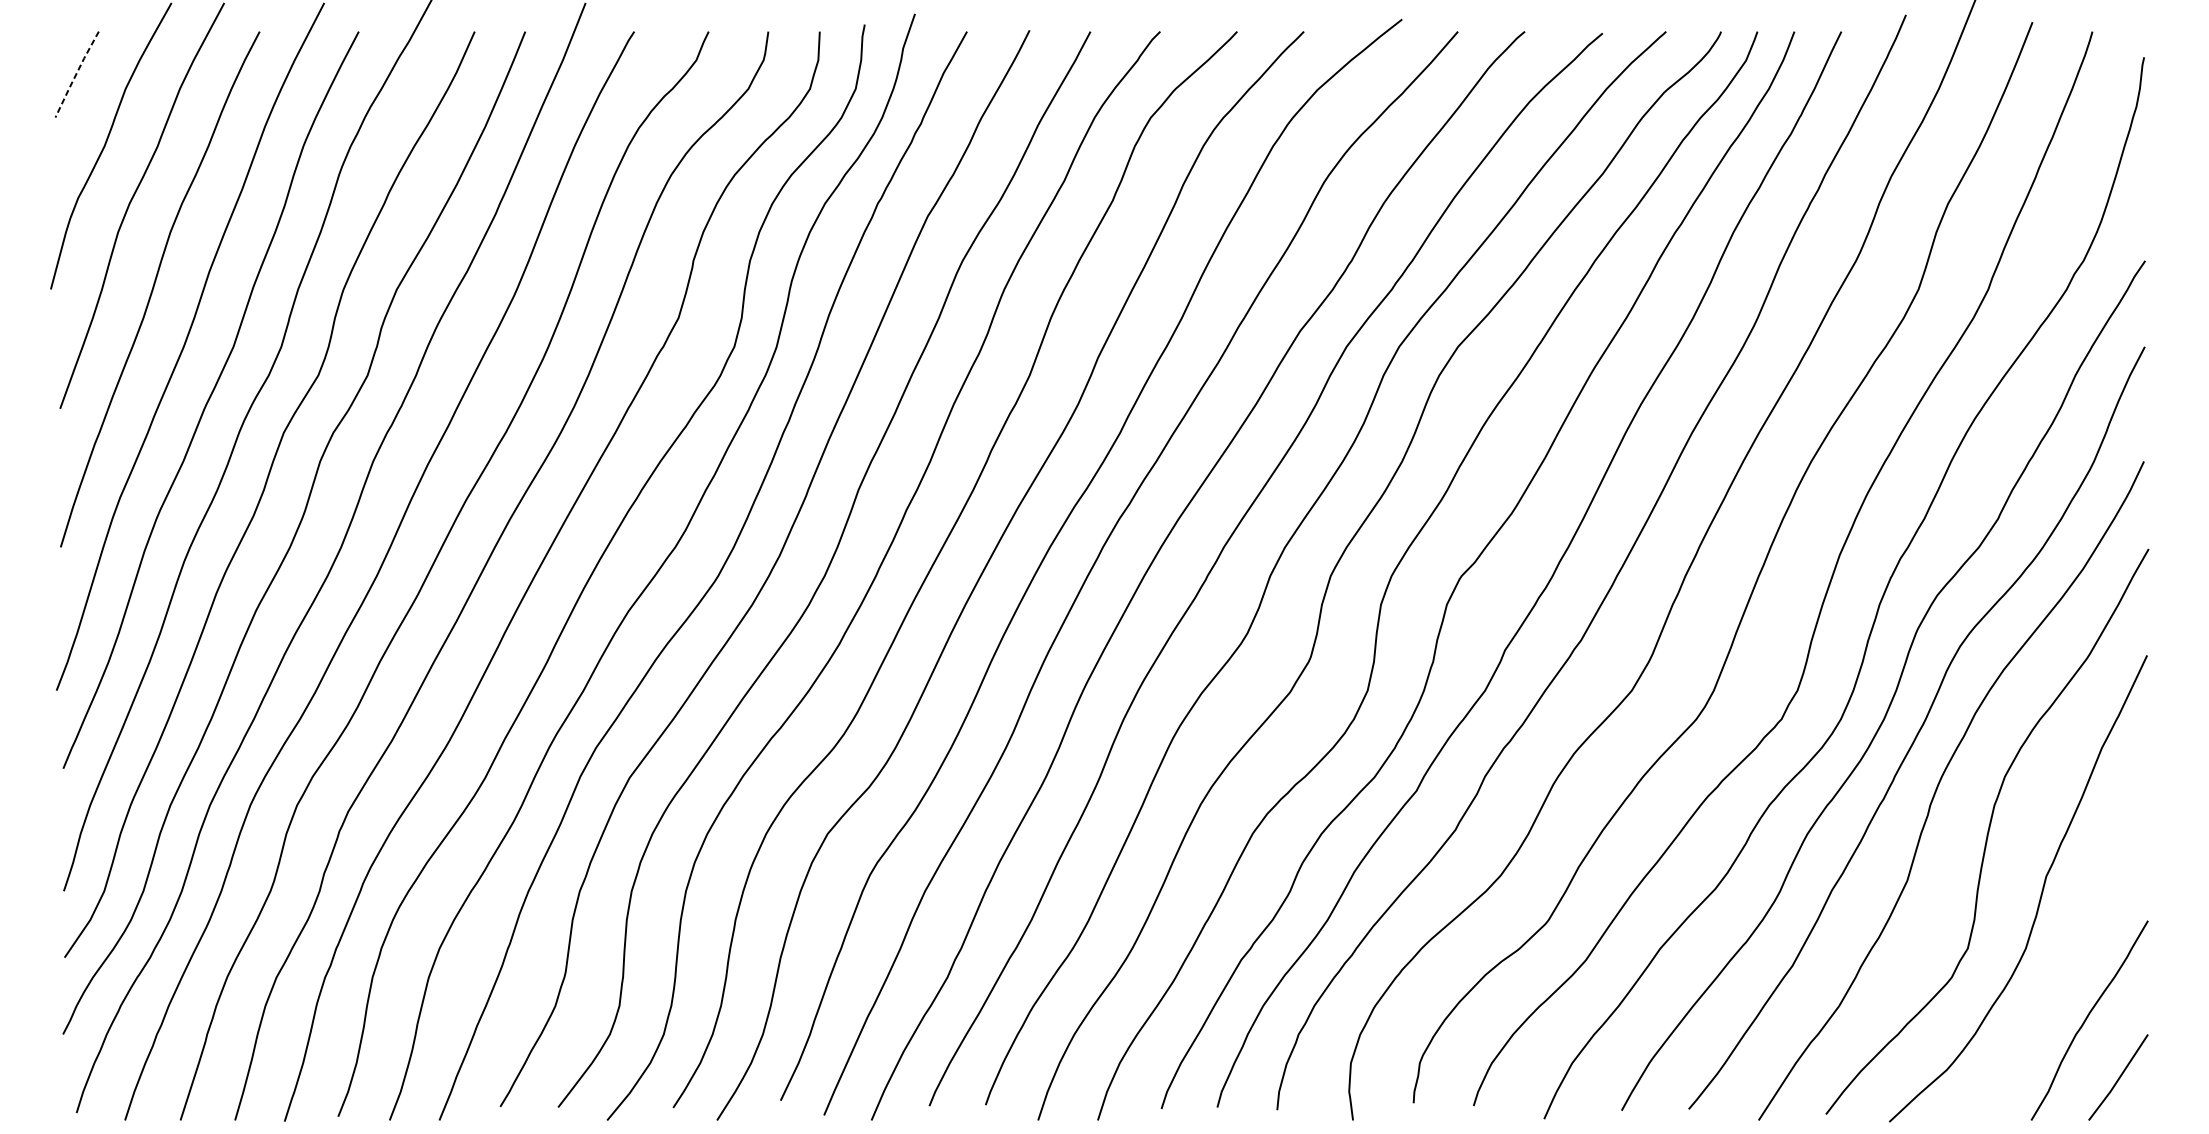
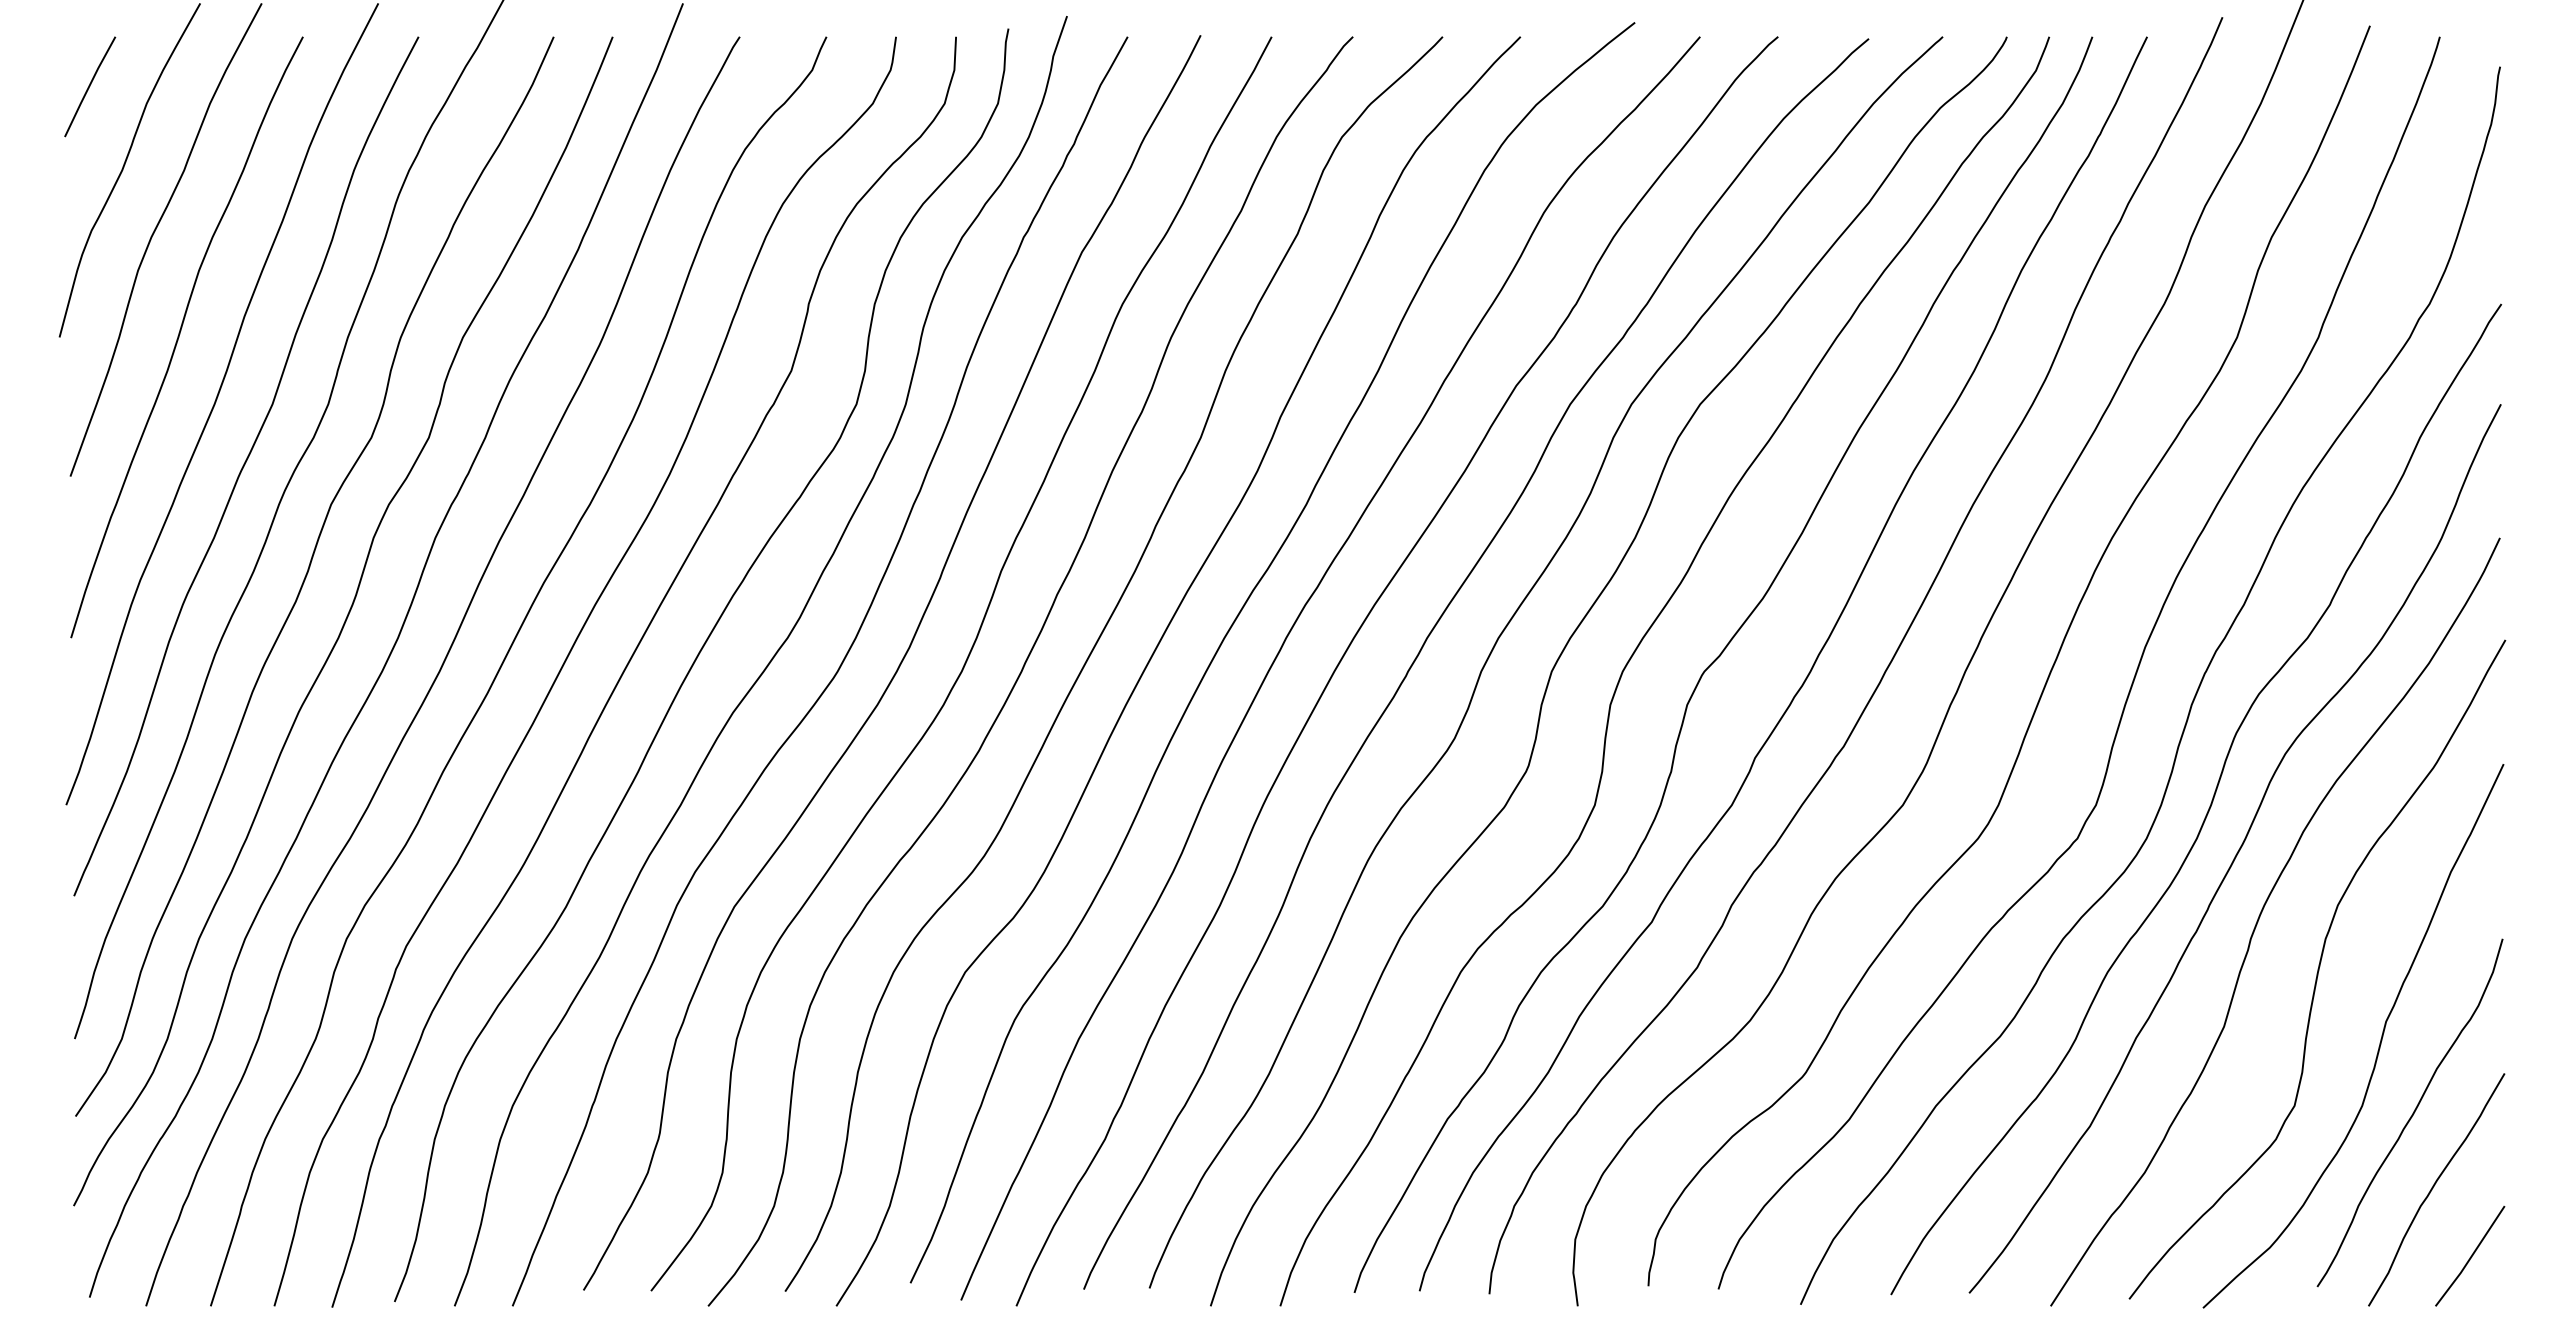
line: (76, 74) -> (89, 86), dashed -> solid
curve: (2068, 955) -> (2411, 1114), added

